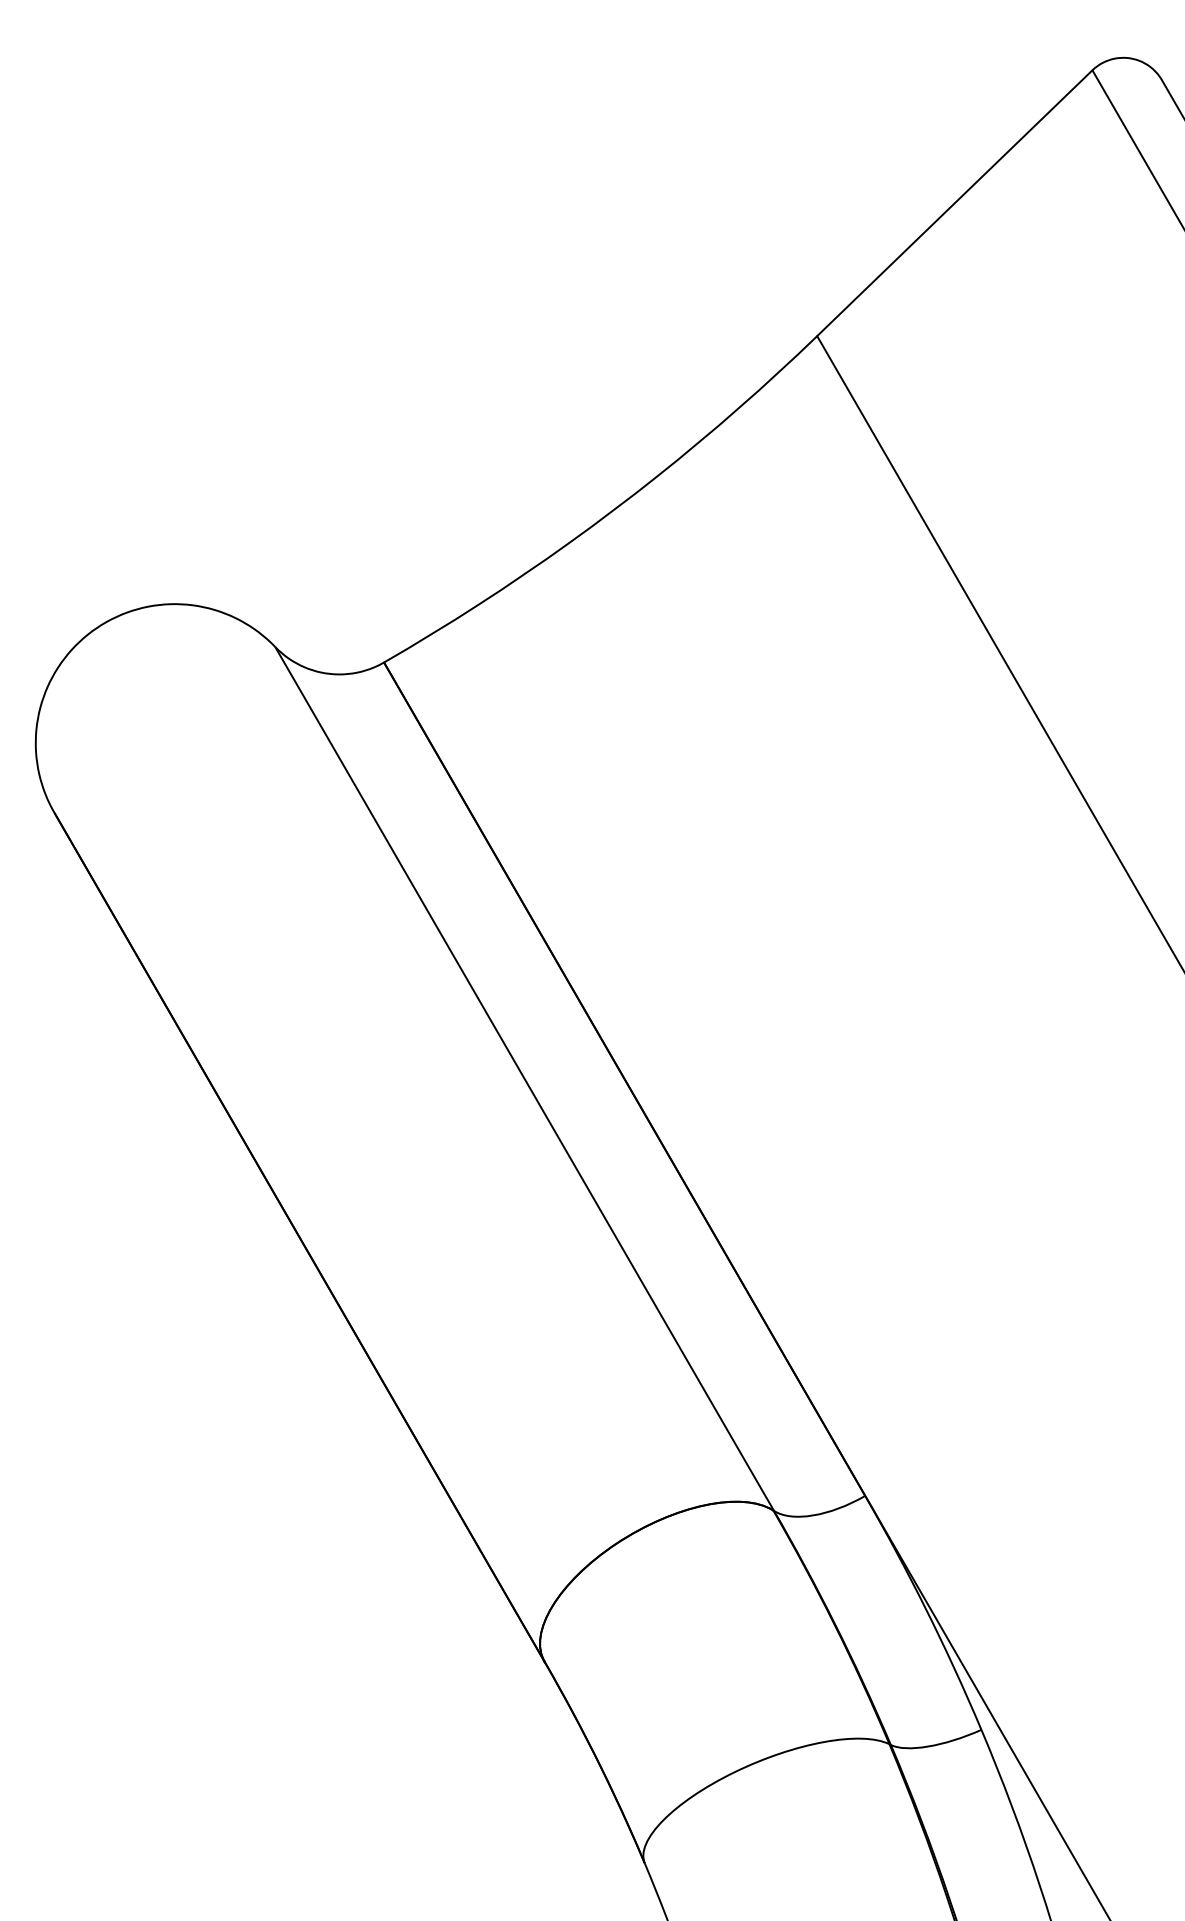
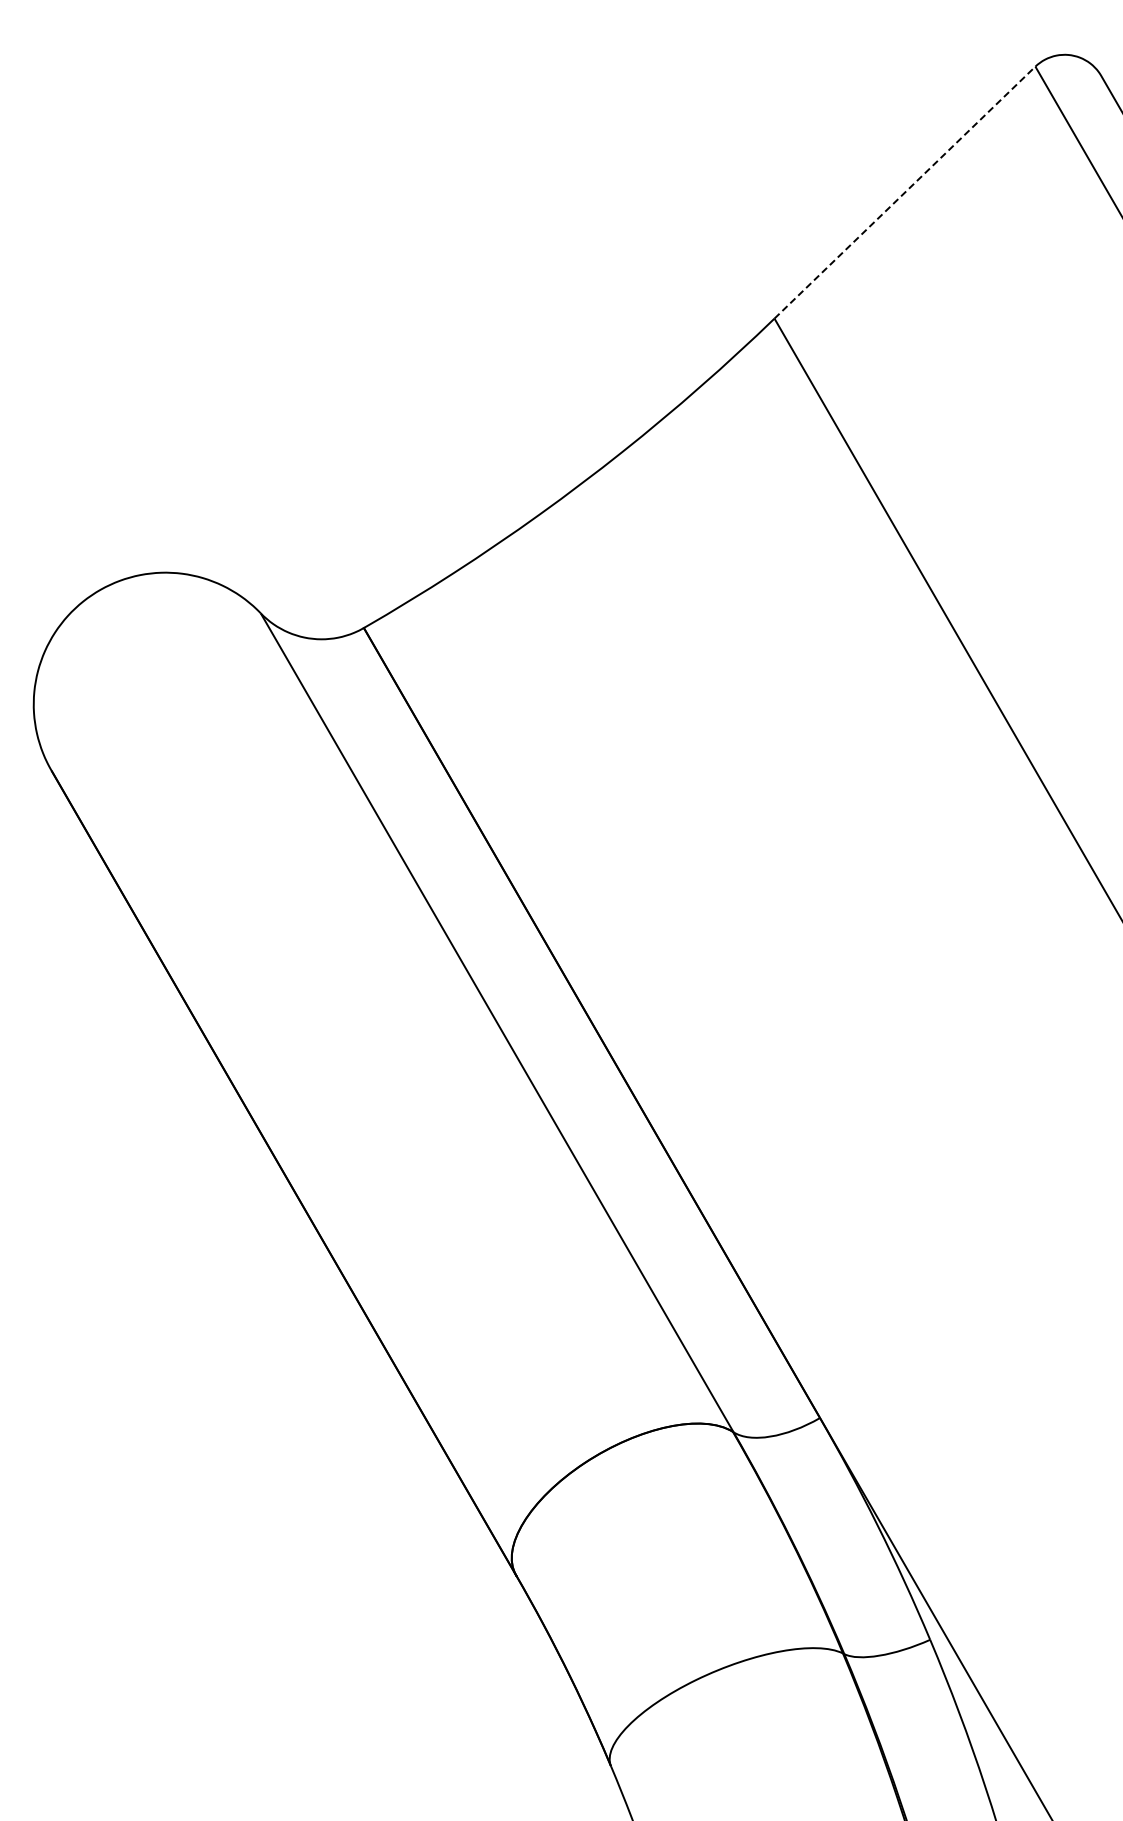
line: (955, 203) -> (905, 192), solid -> dashed

